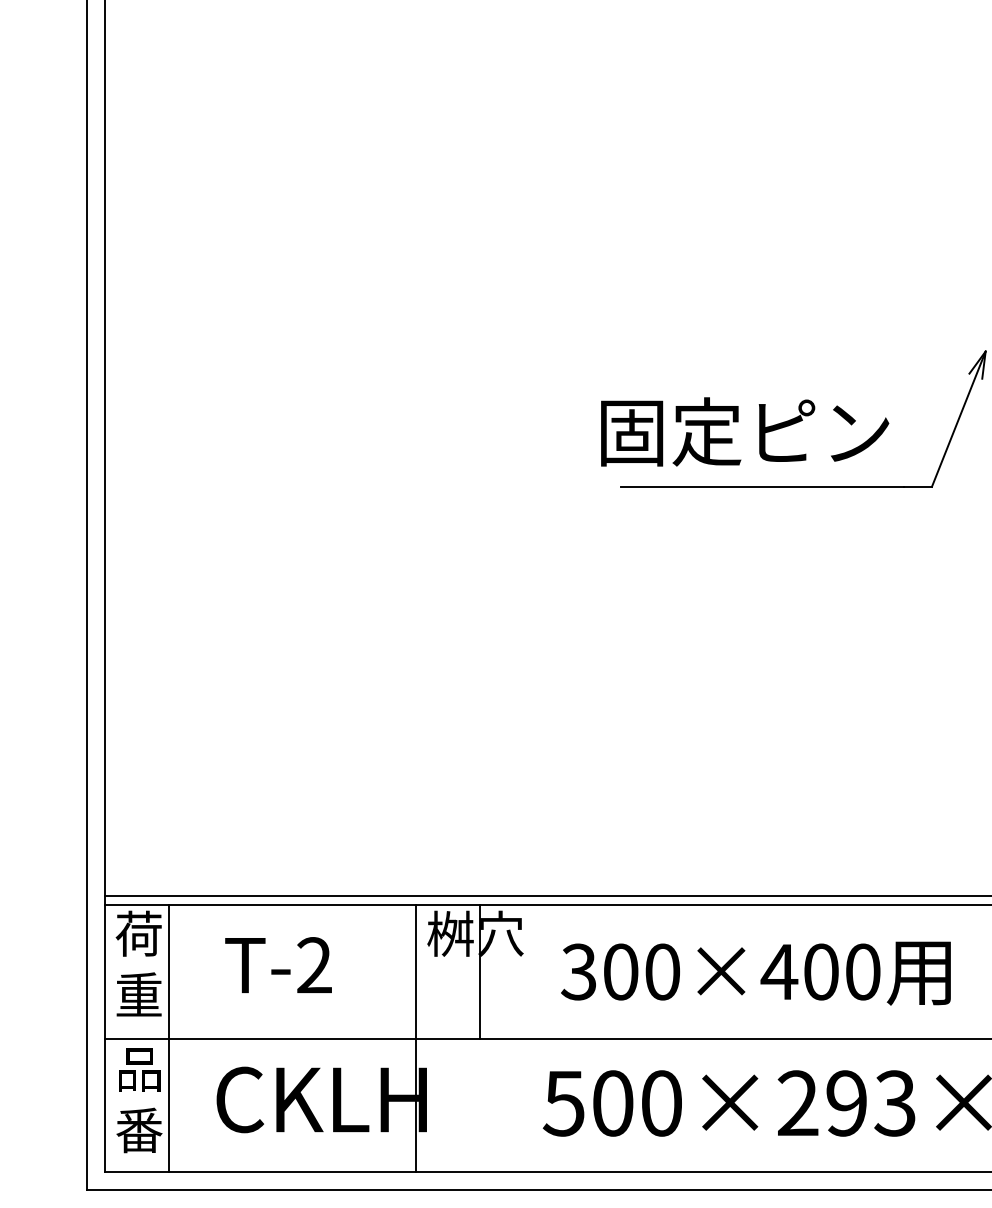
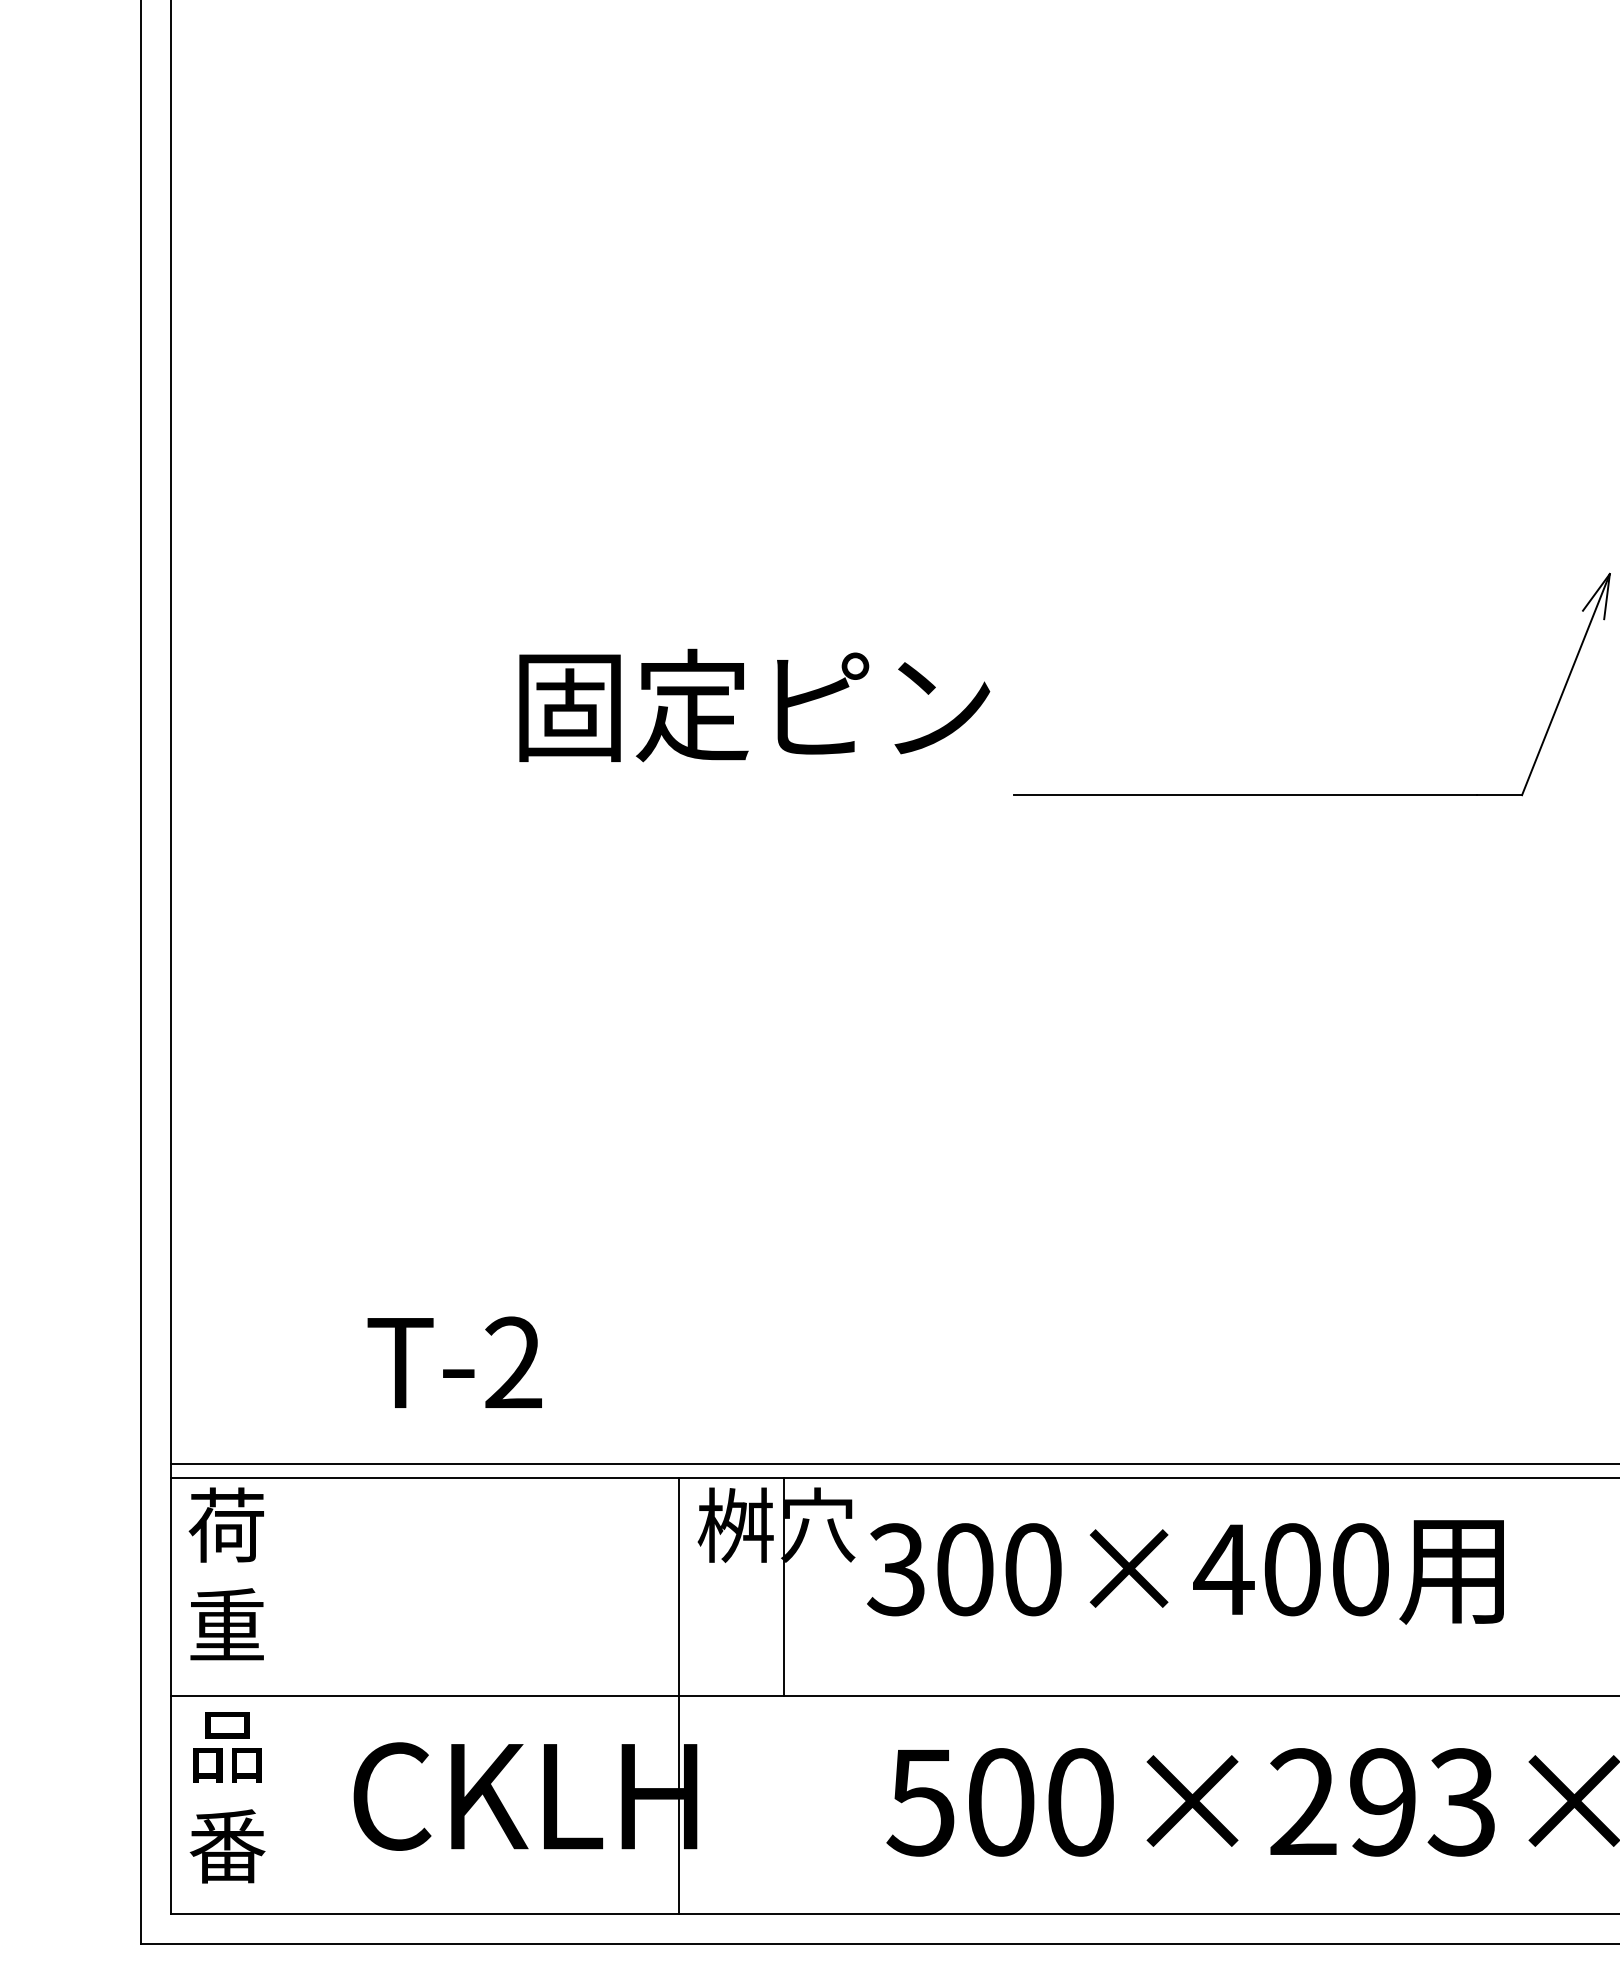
text: (745, 431) -> (755, 704), moved
text: (278, 964) -> (454, 1361), moved
text: (755, 973) -> (1184, 1572), moved
line: (169, 1038) -> (276, 1696), removed

